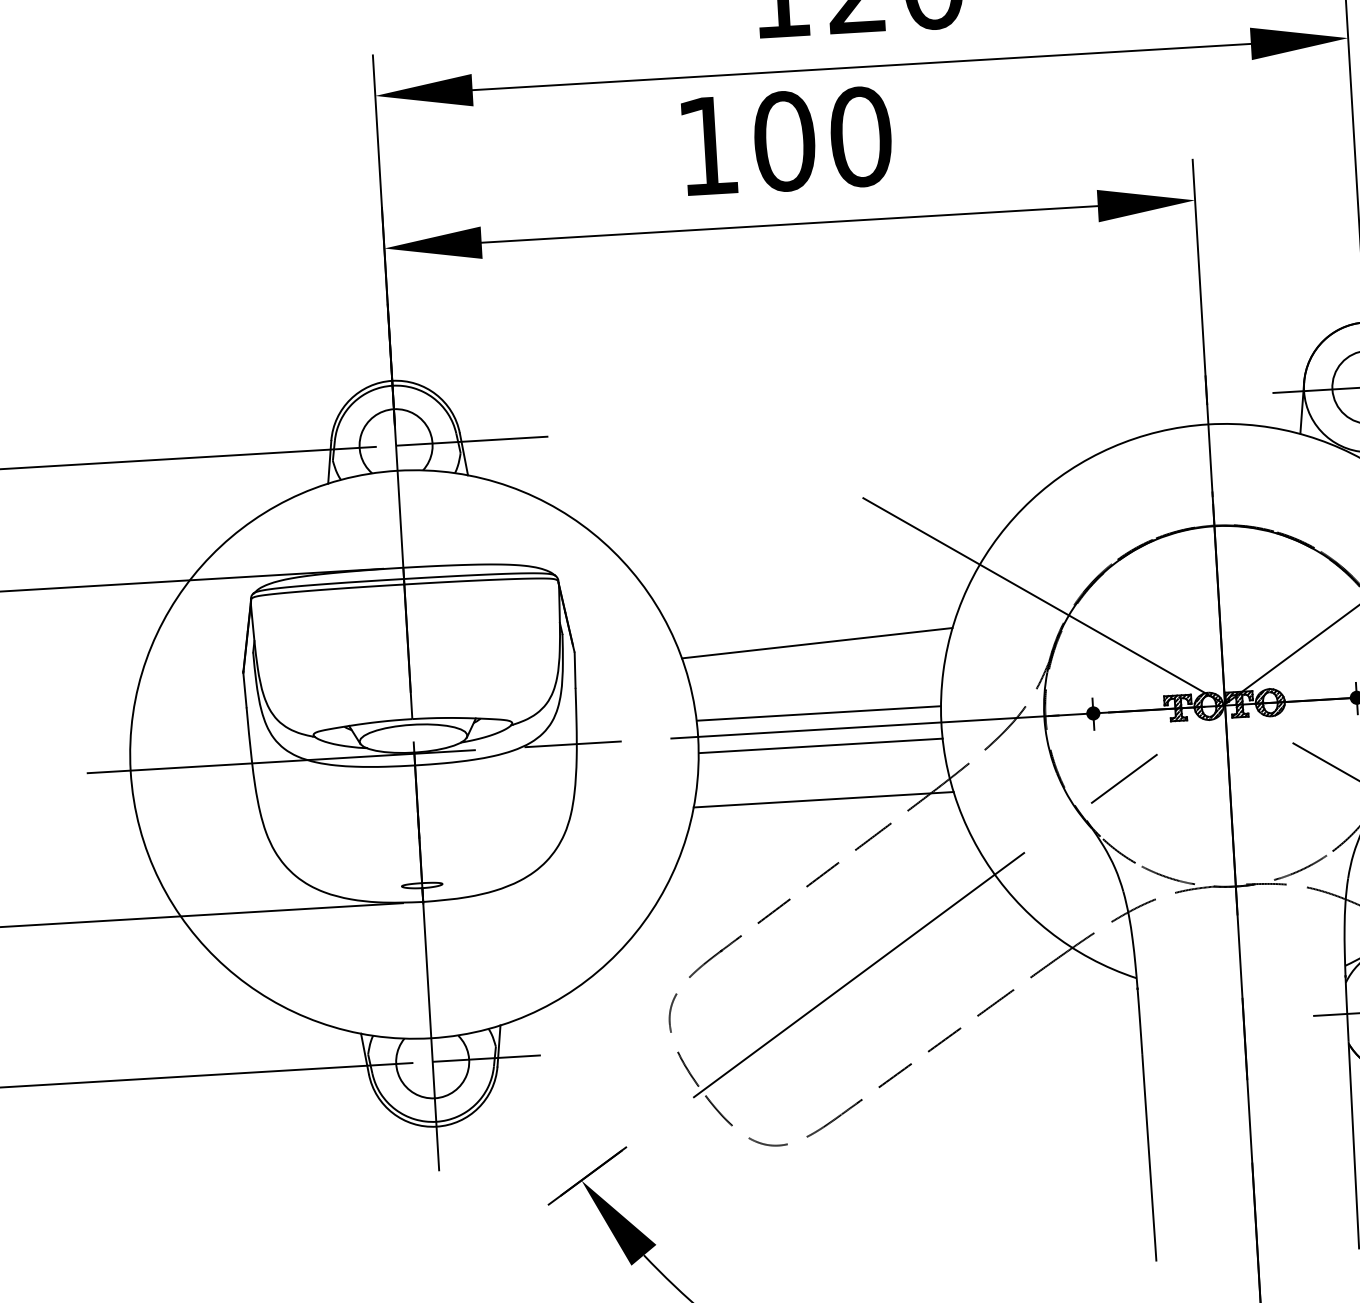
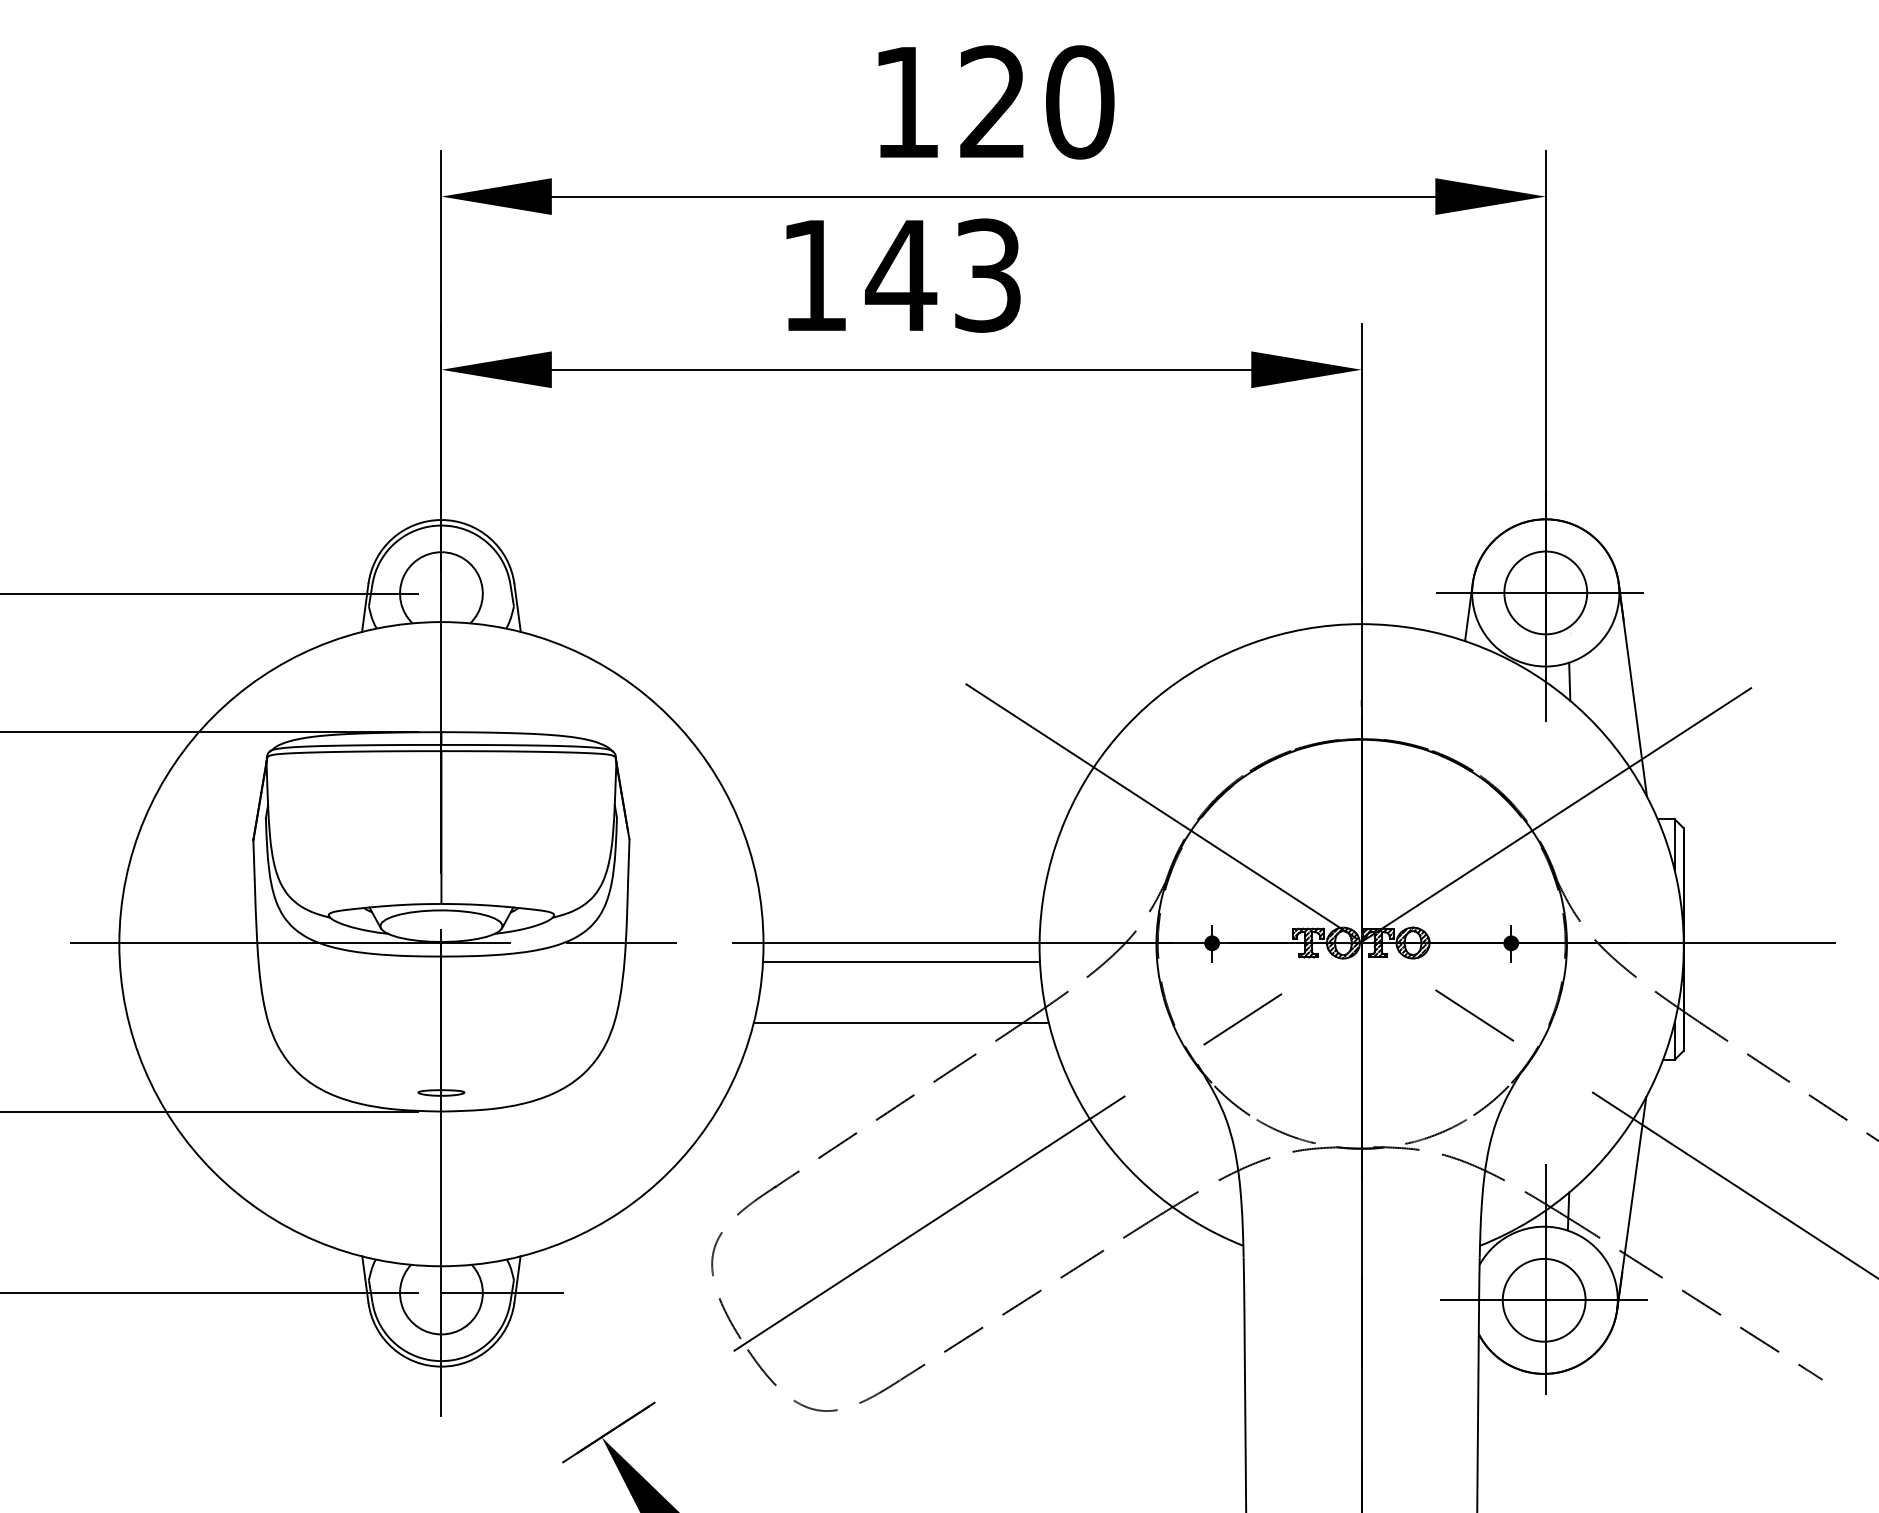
text: (821, 139) -> (943, 275), 100 -> 143
line: (471, 441) -> (527, 593), removed
line: (817, 643) -> (904, 845), removed
line: (818, 713) -> (901, 924), removed

